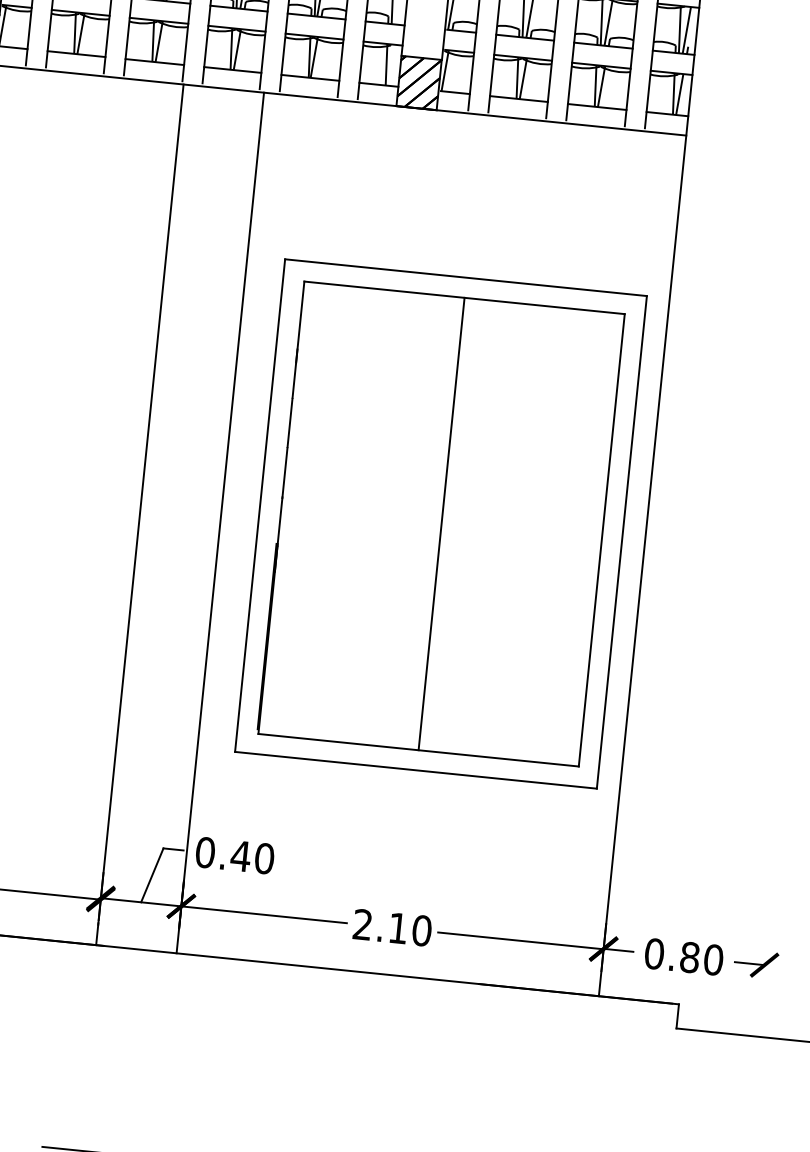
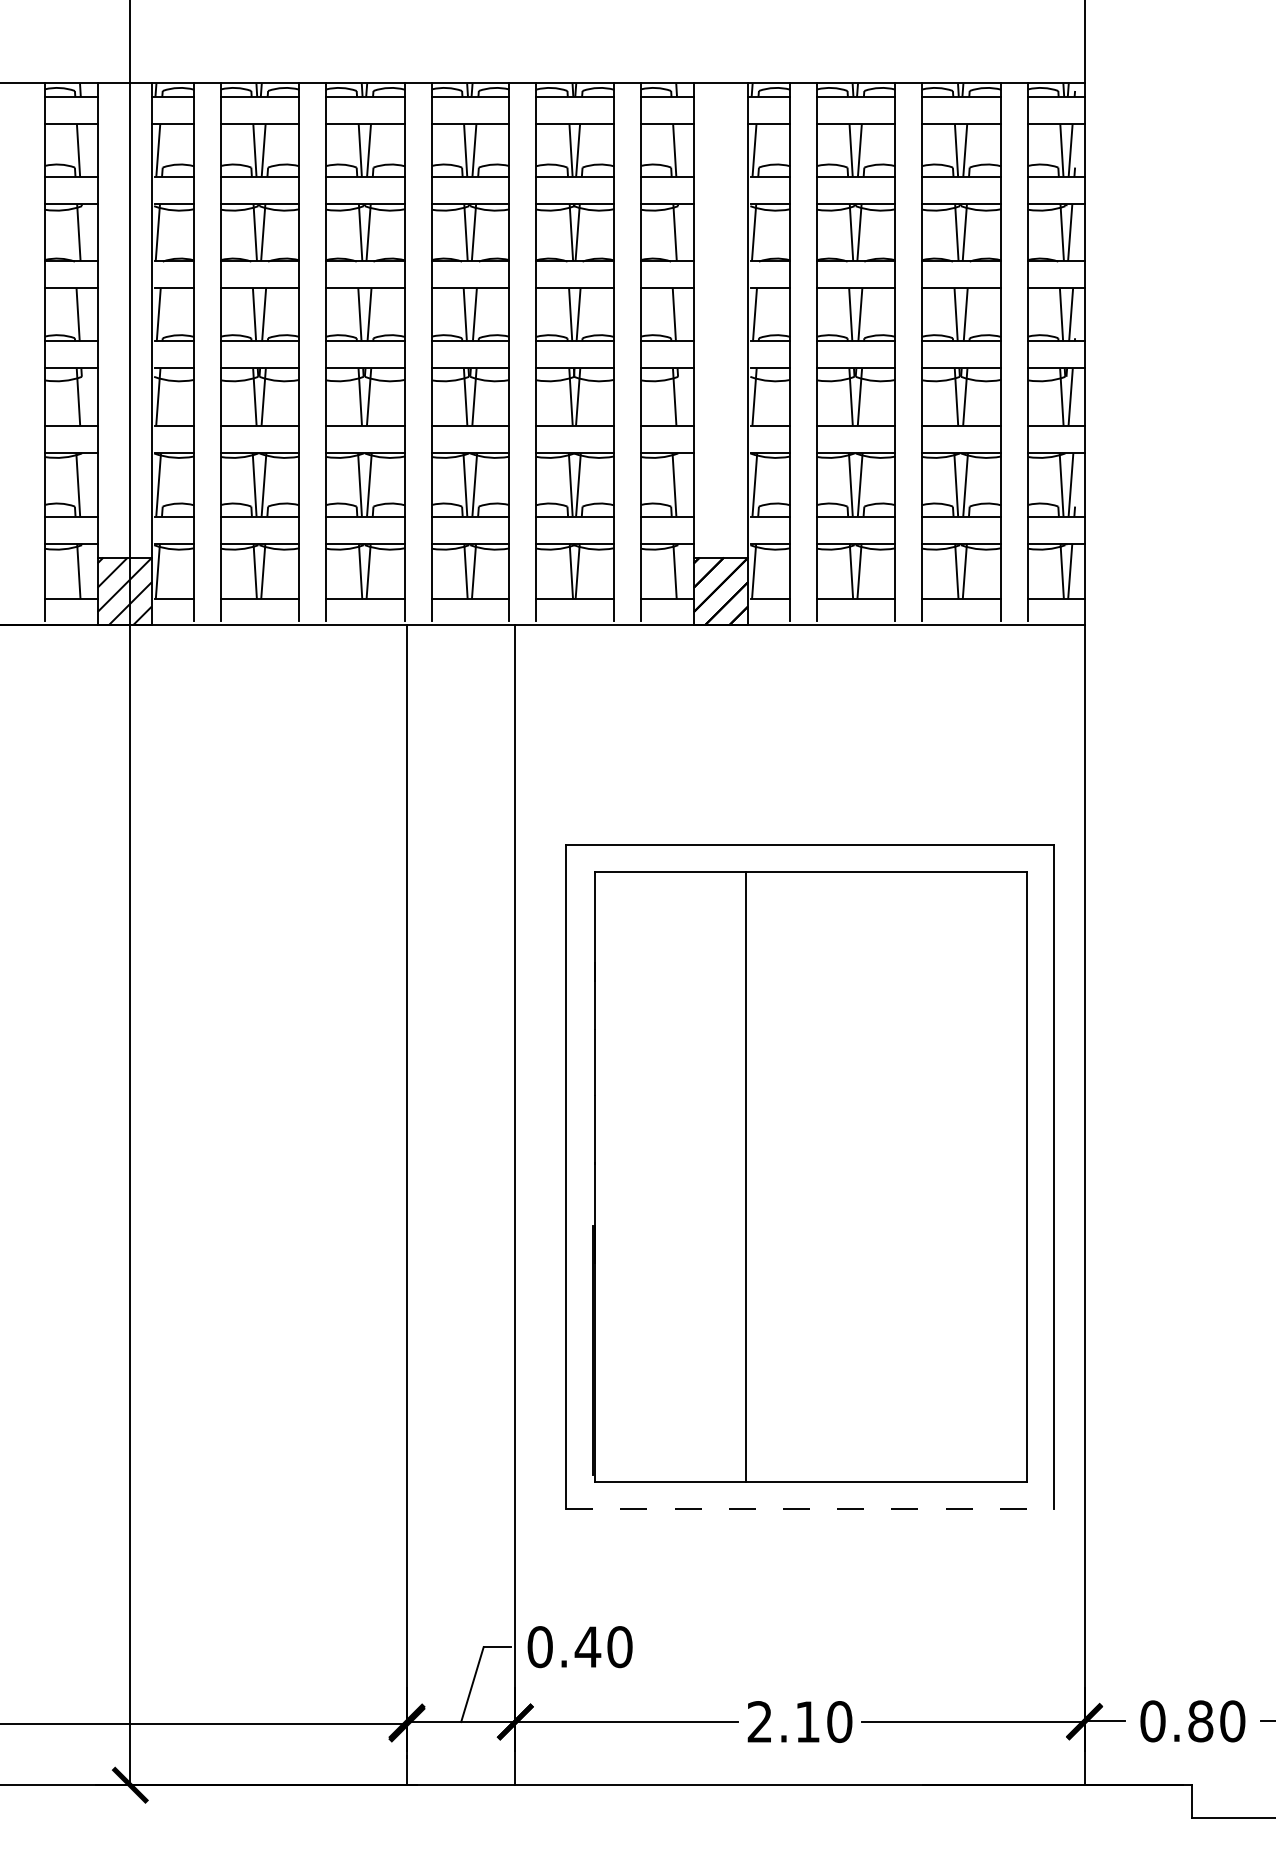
line: (441, 523) -> (745, 1176), moved
line: (415, 770) -> (809, 1508), solid -> dashed

